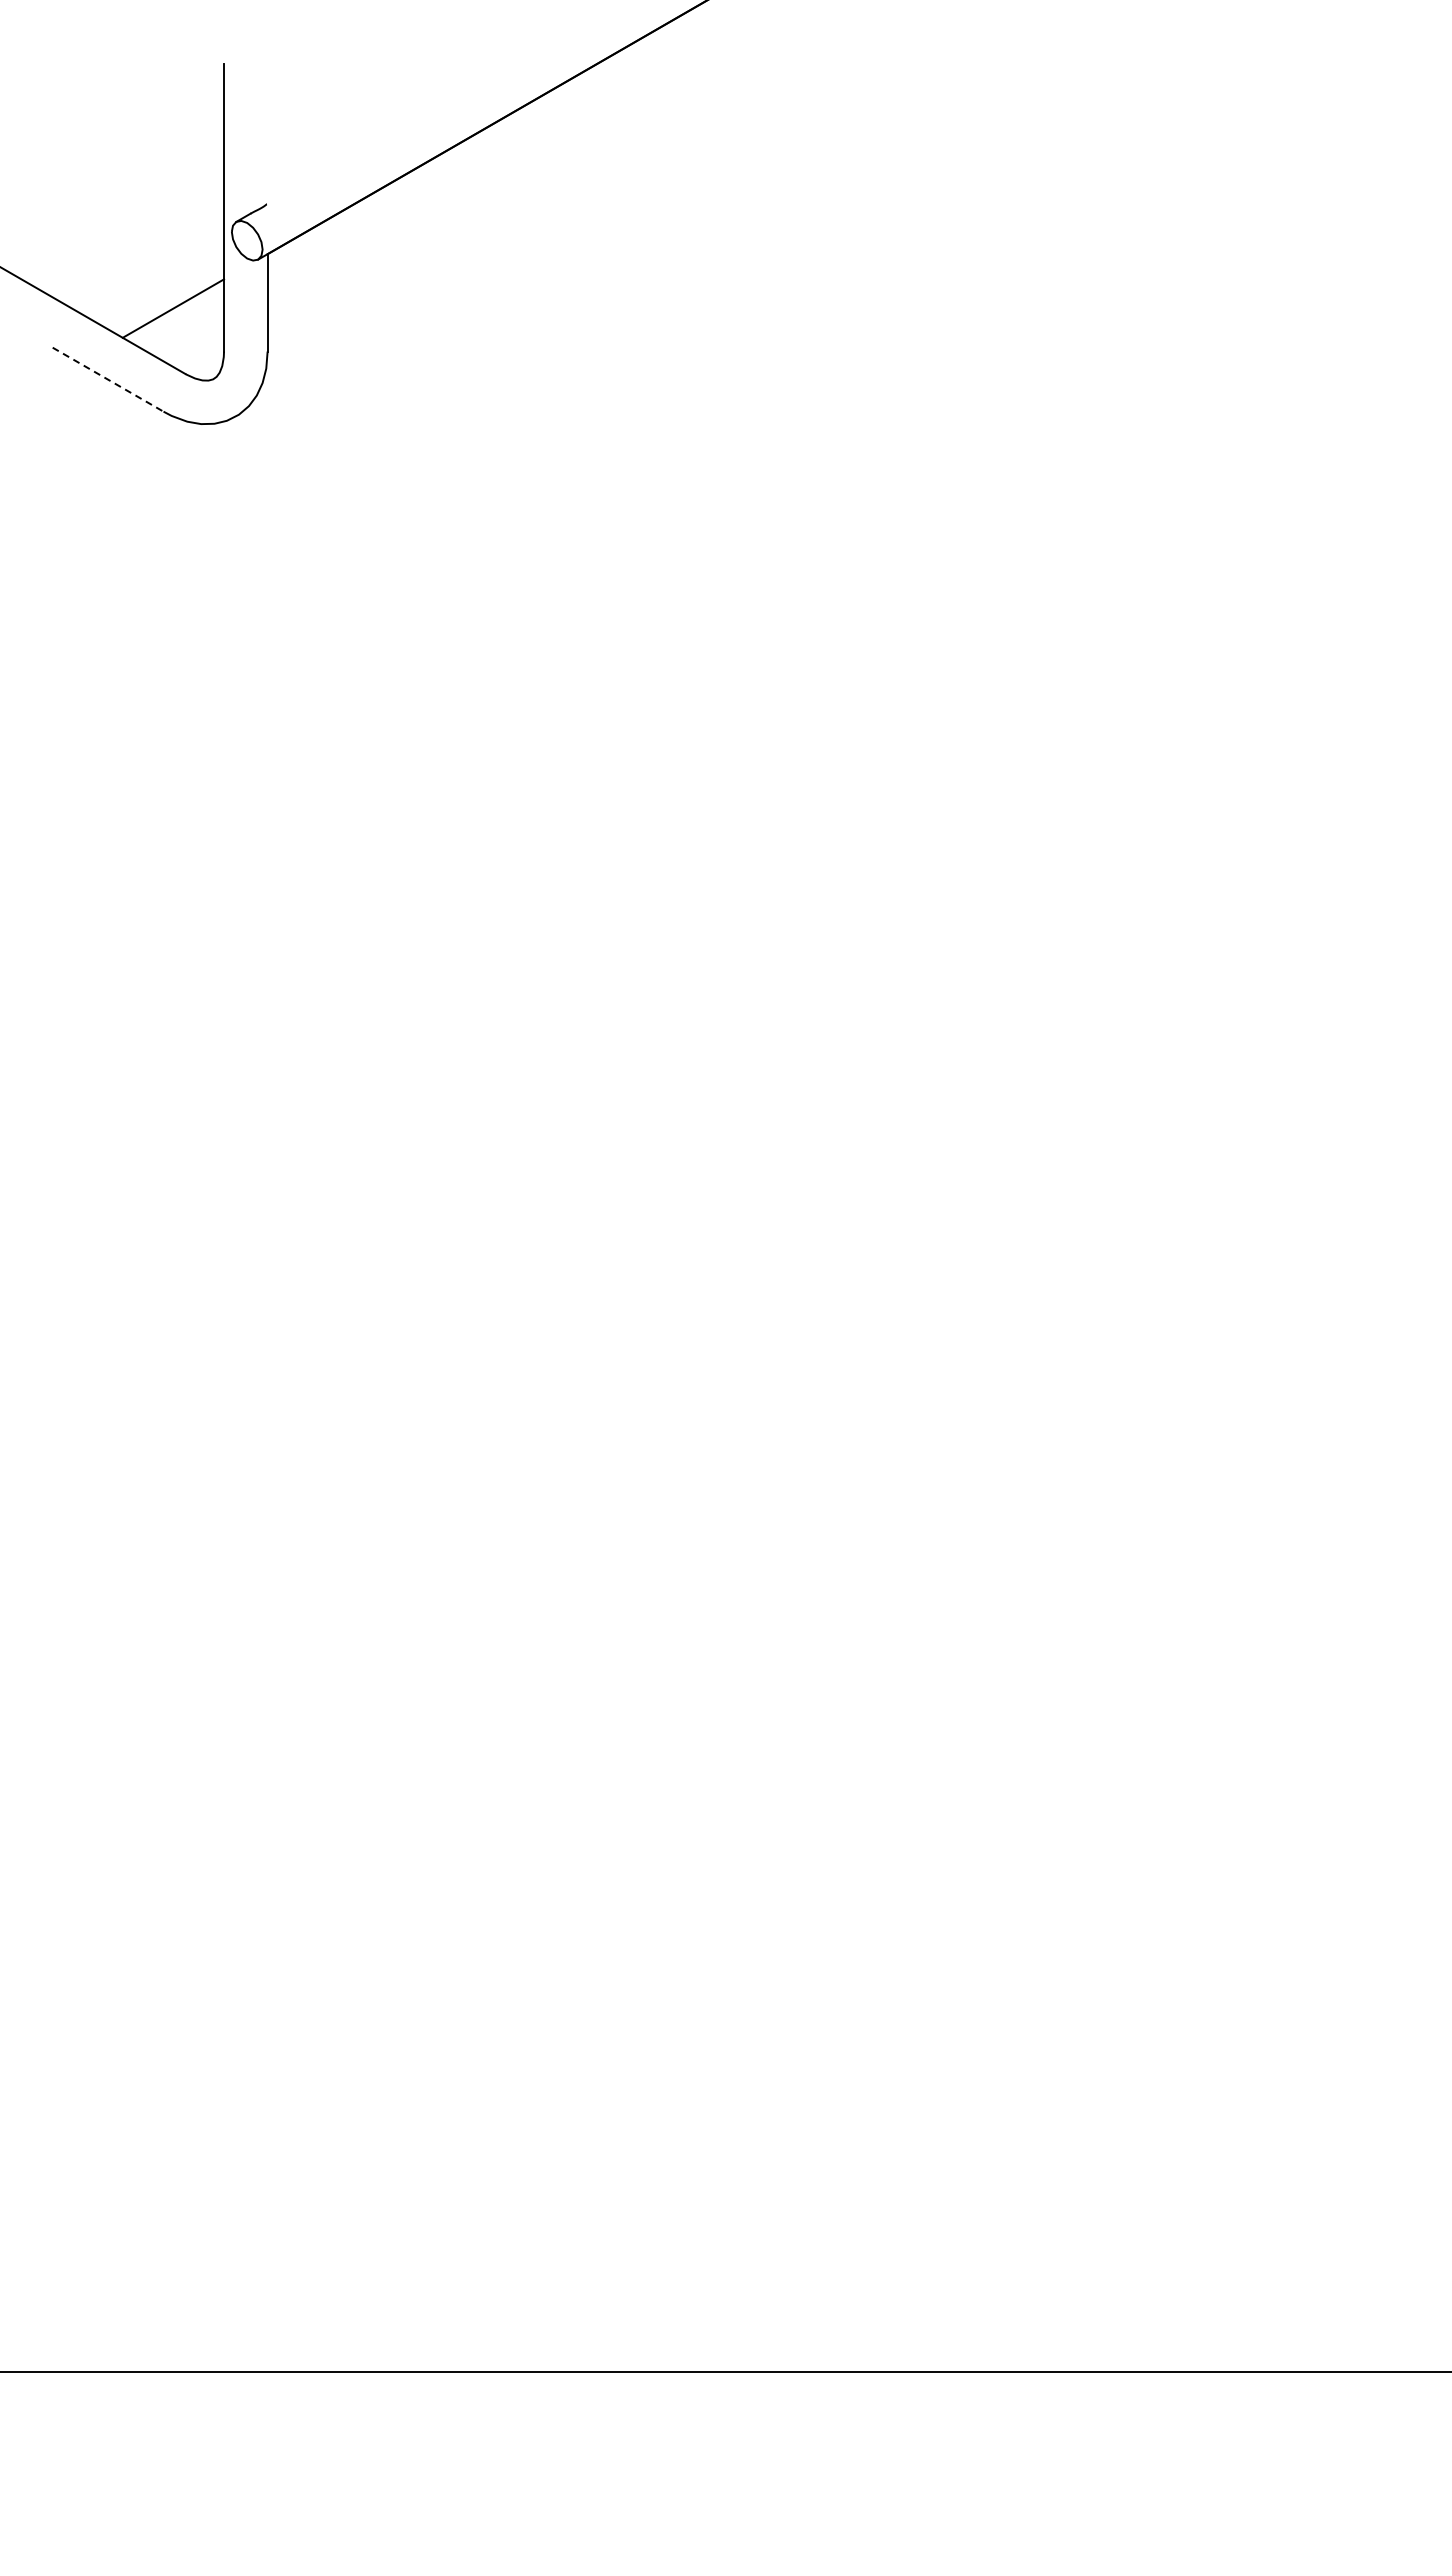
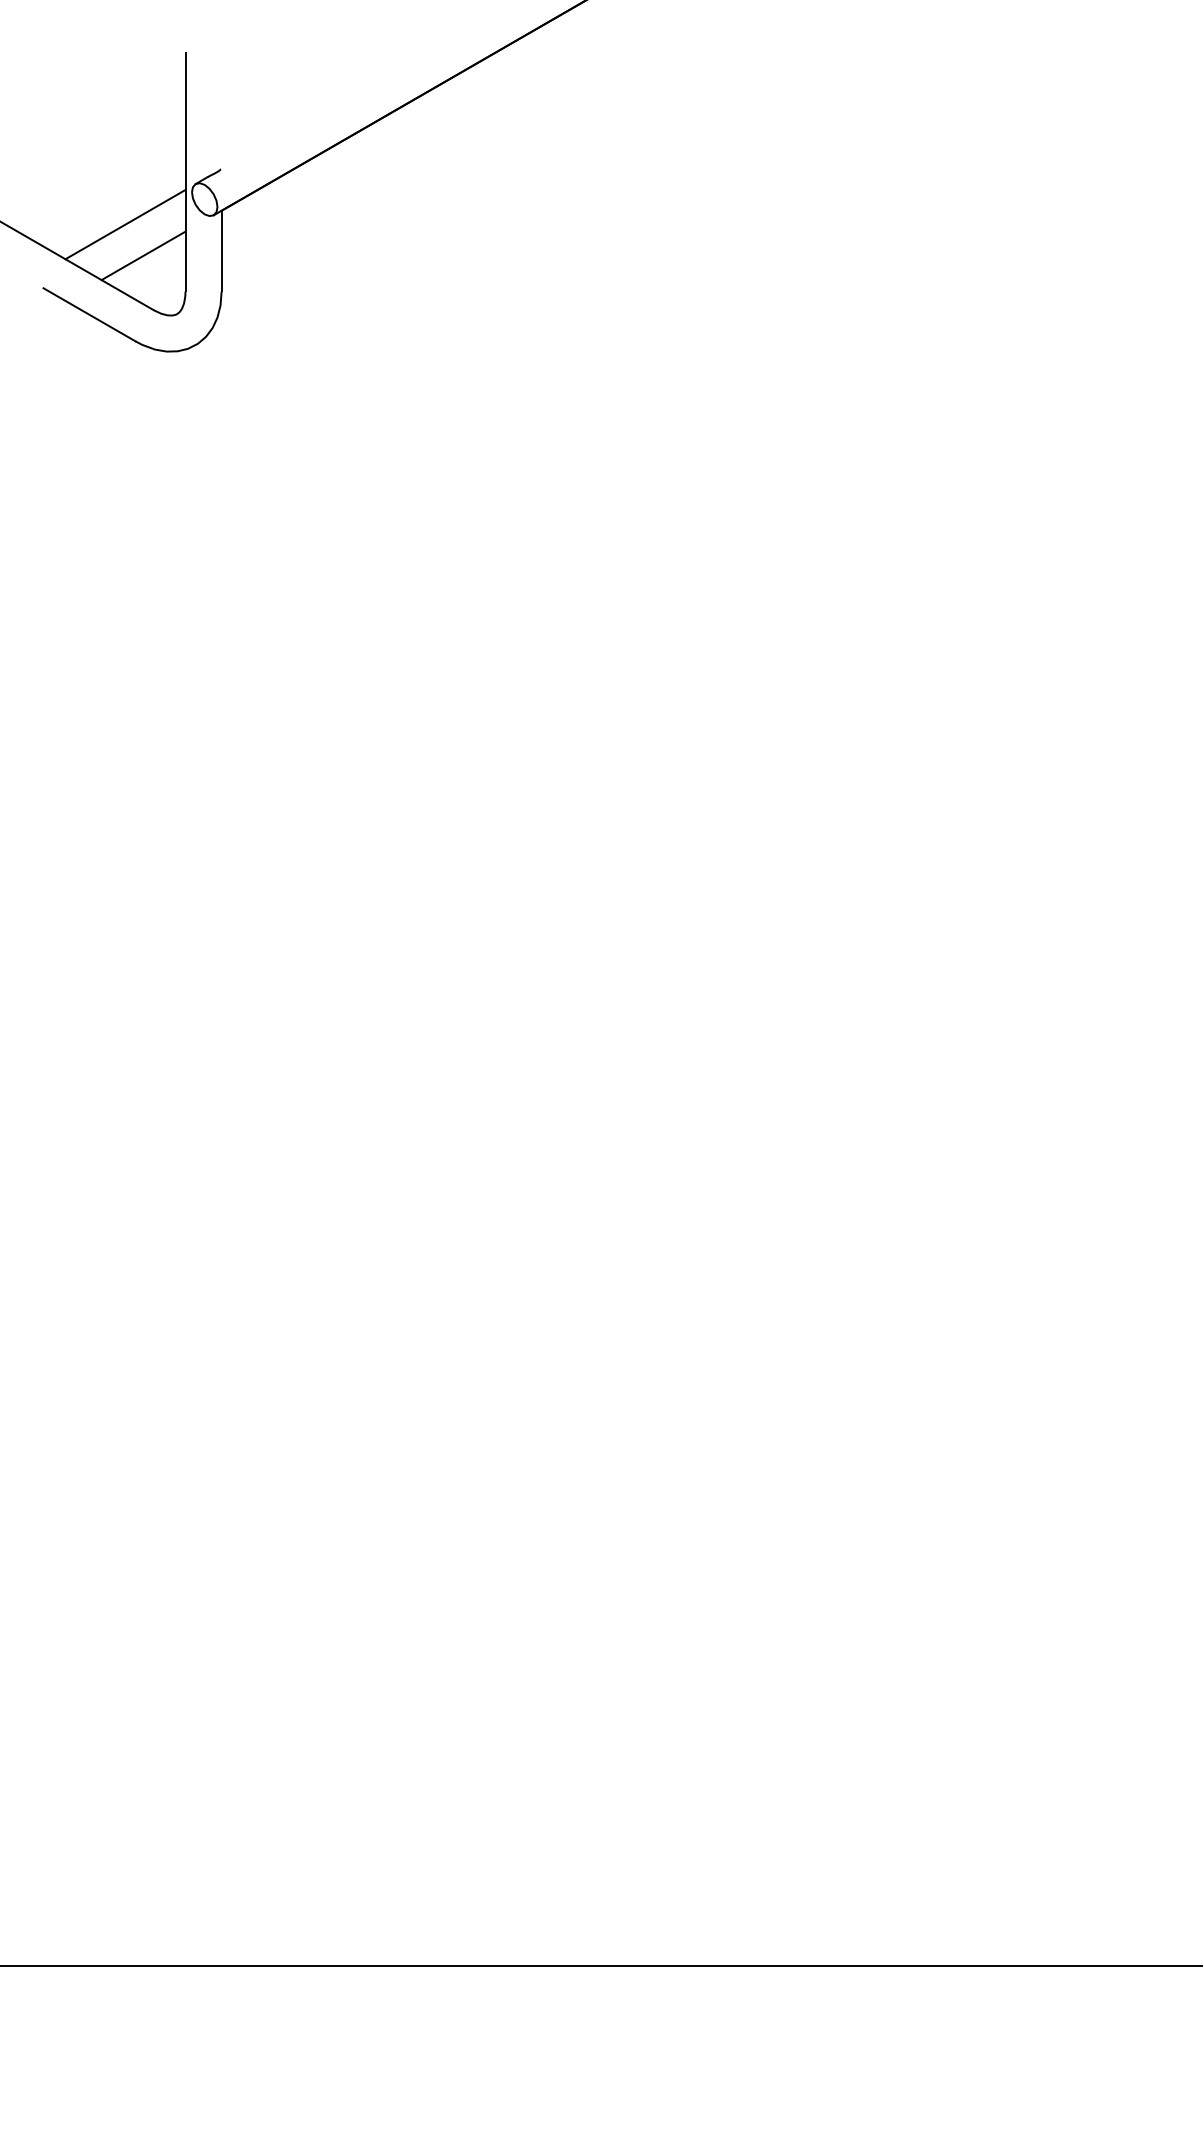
line: (151, 270) -> (125, 224), added
line: (108, 379) -> (89, 314), dashed -> solid

